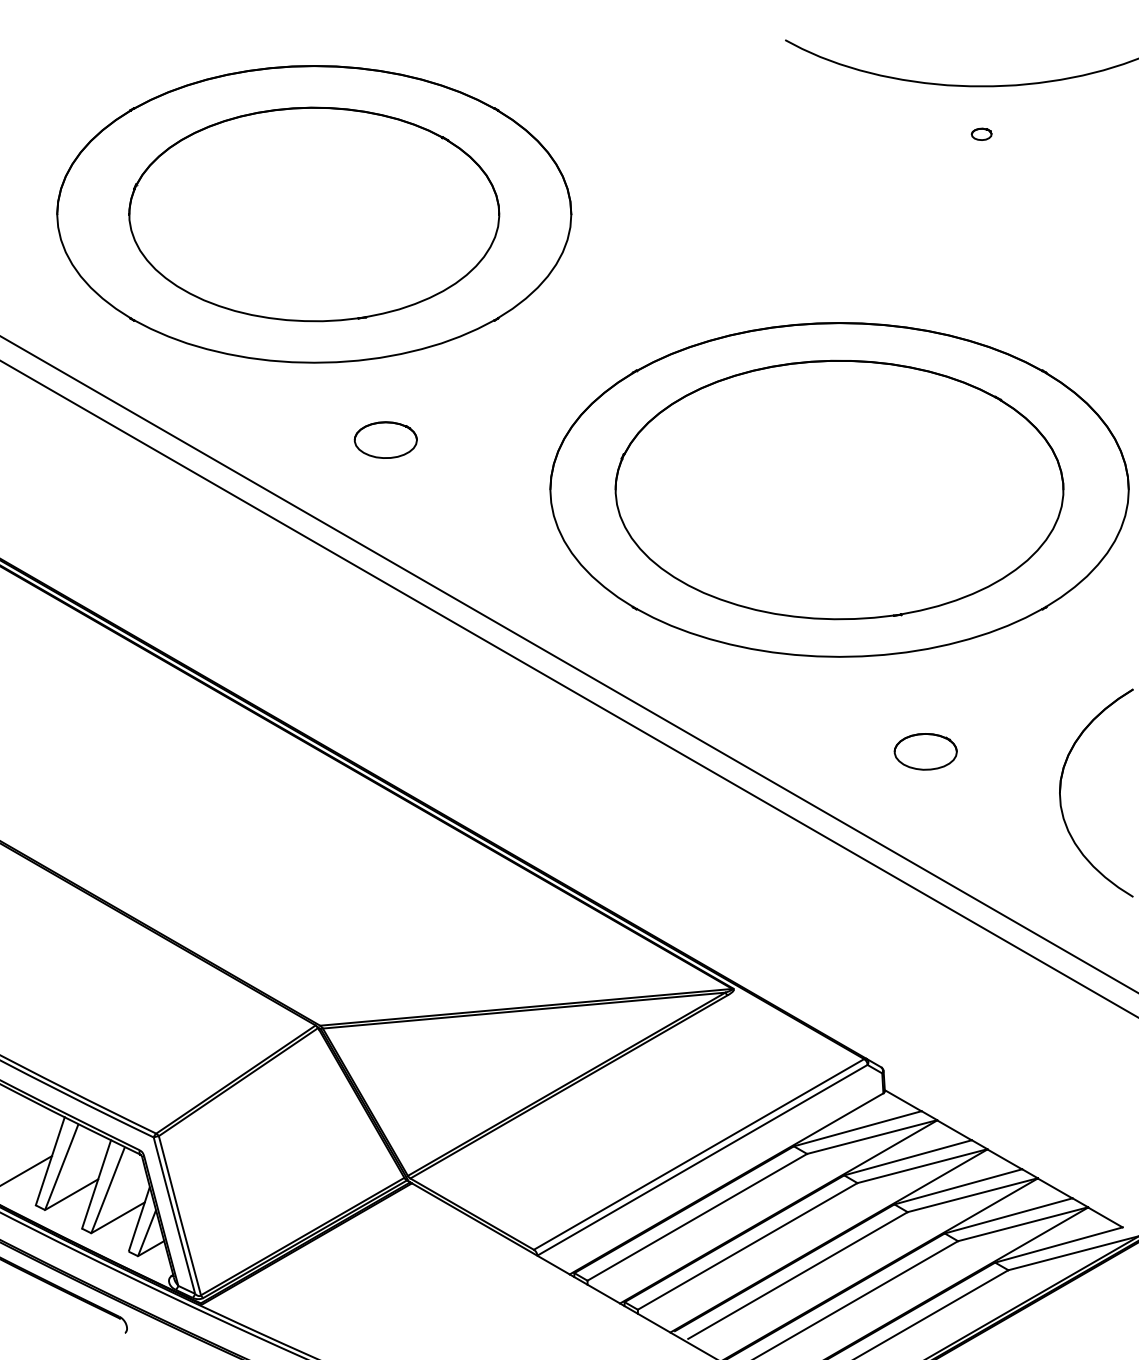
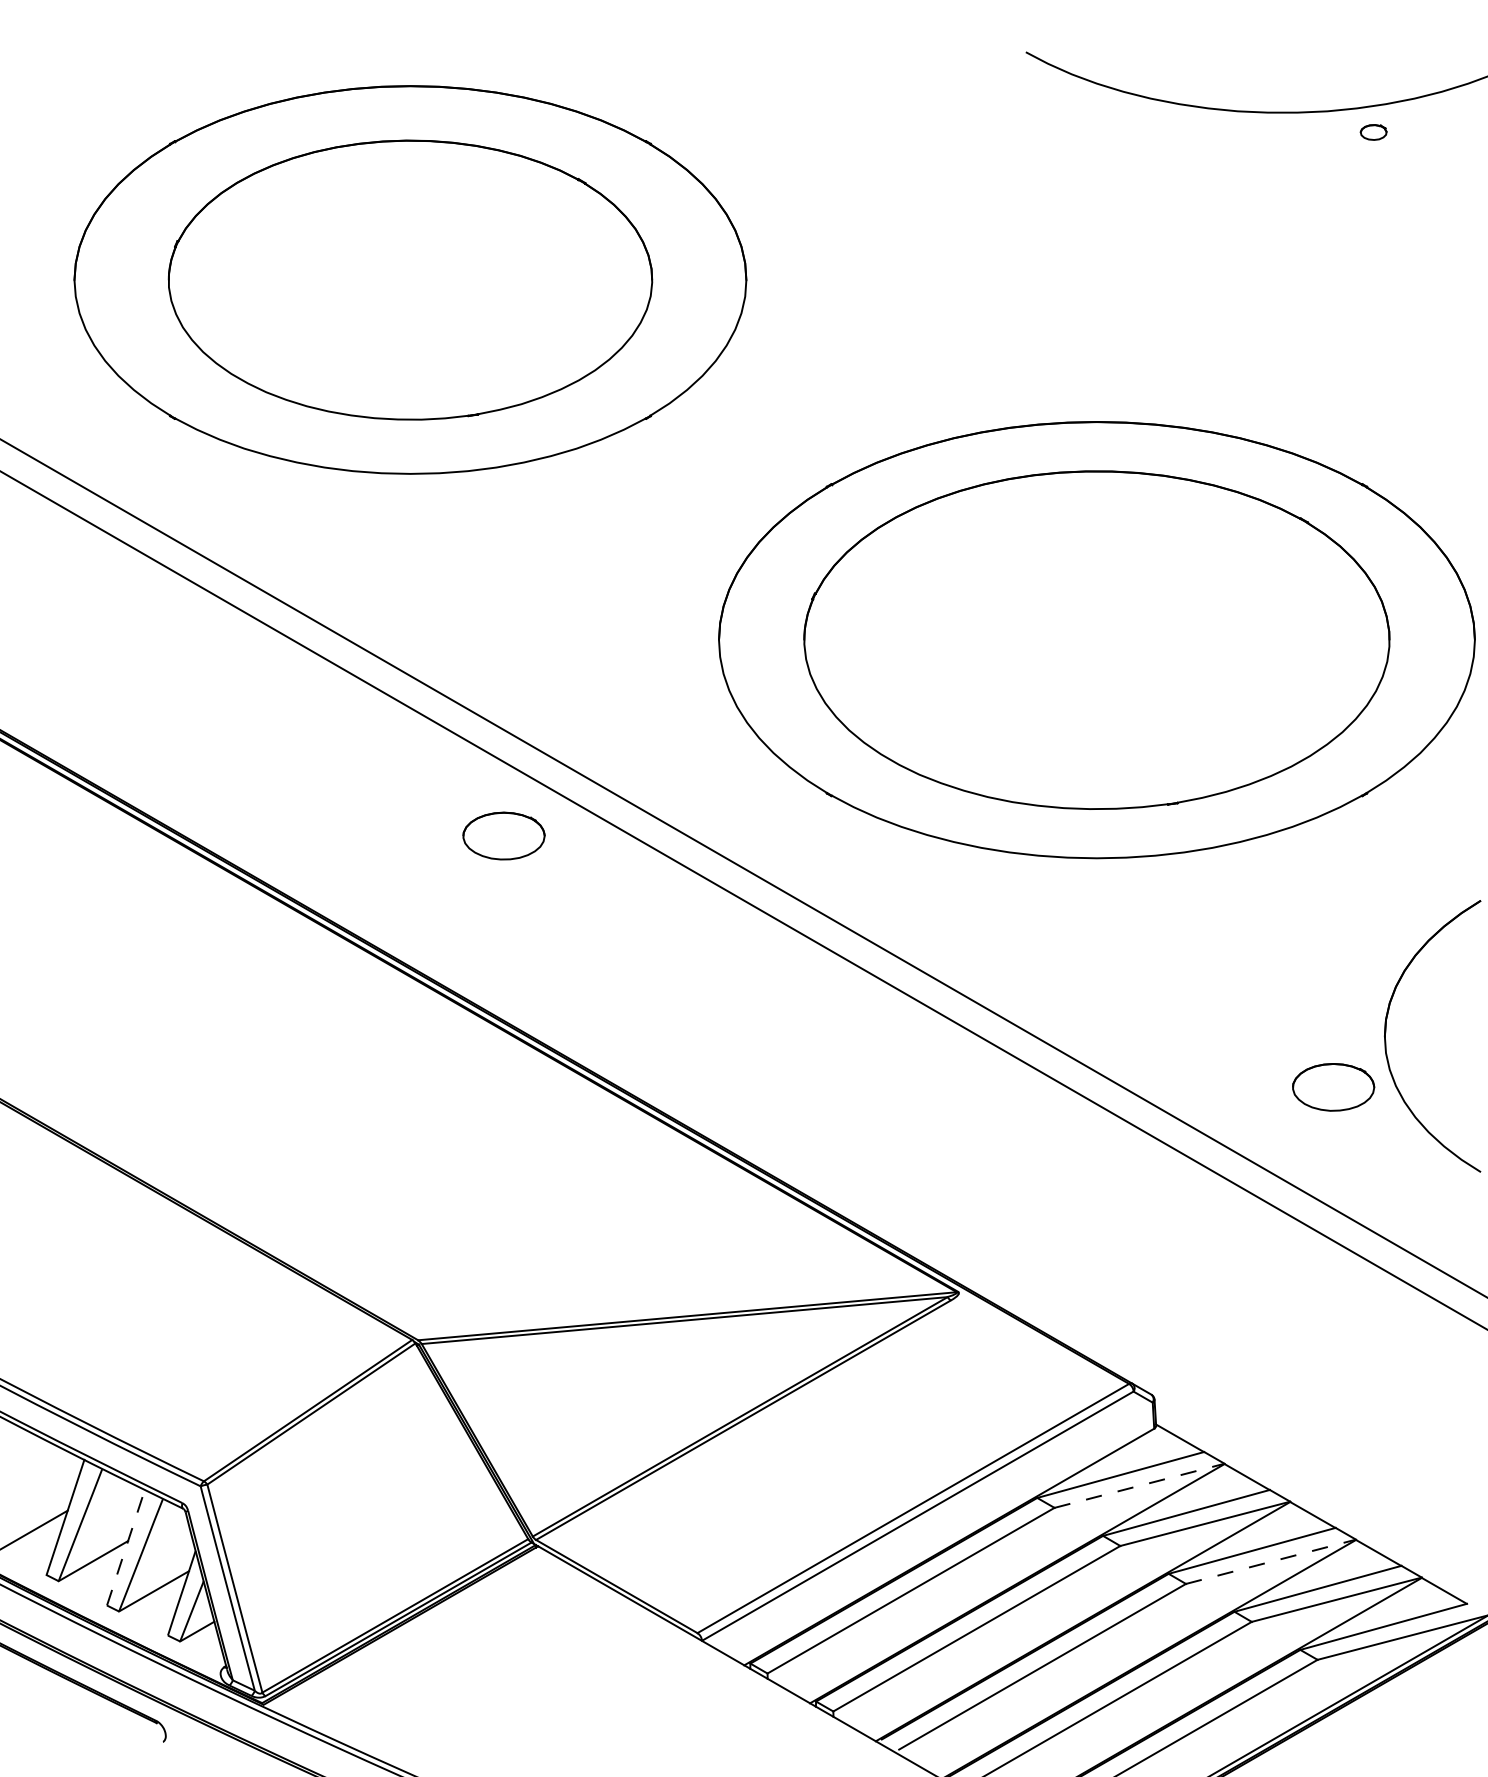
part: (981, 134) -> (1373, 132), moved
part: (385, 439) -> (503, 835), moved
part: (925, 751) -> (1333, 1087), moved
line: (872, 1136) -> (1139, 1485), solid -> dashed
line: (96, 1184) -> (125, 1547), solid -> dashed
line: (973, 1194) -> (1271, 1561), solid -> dashed

